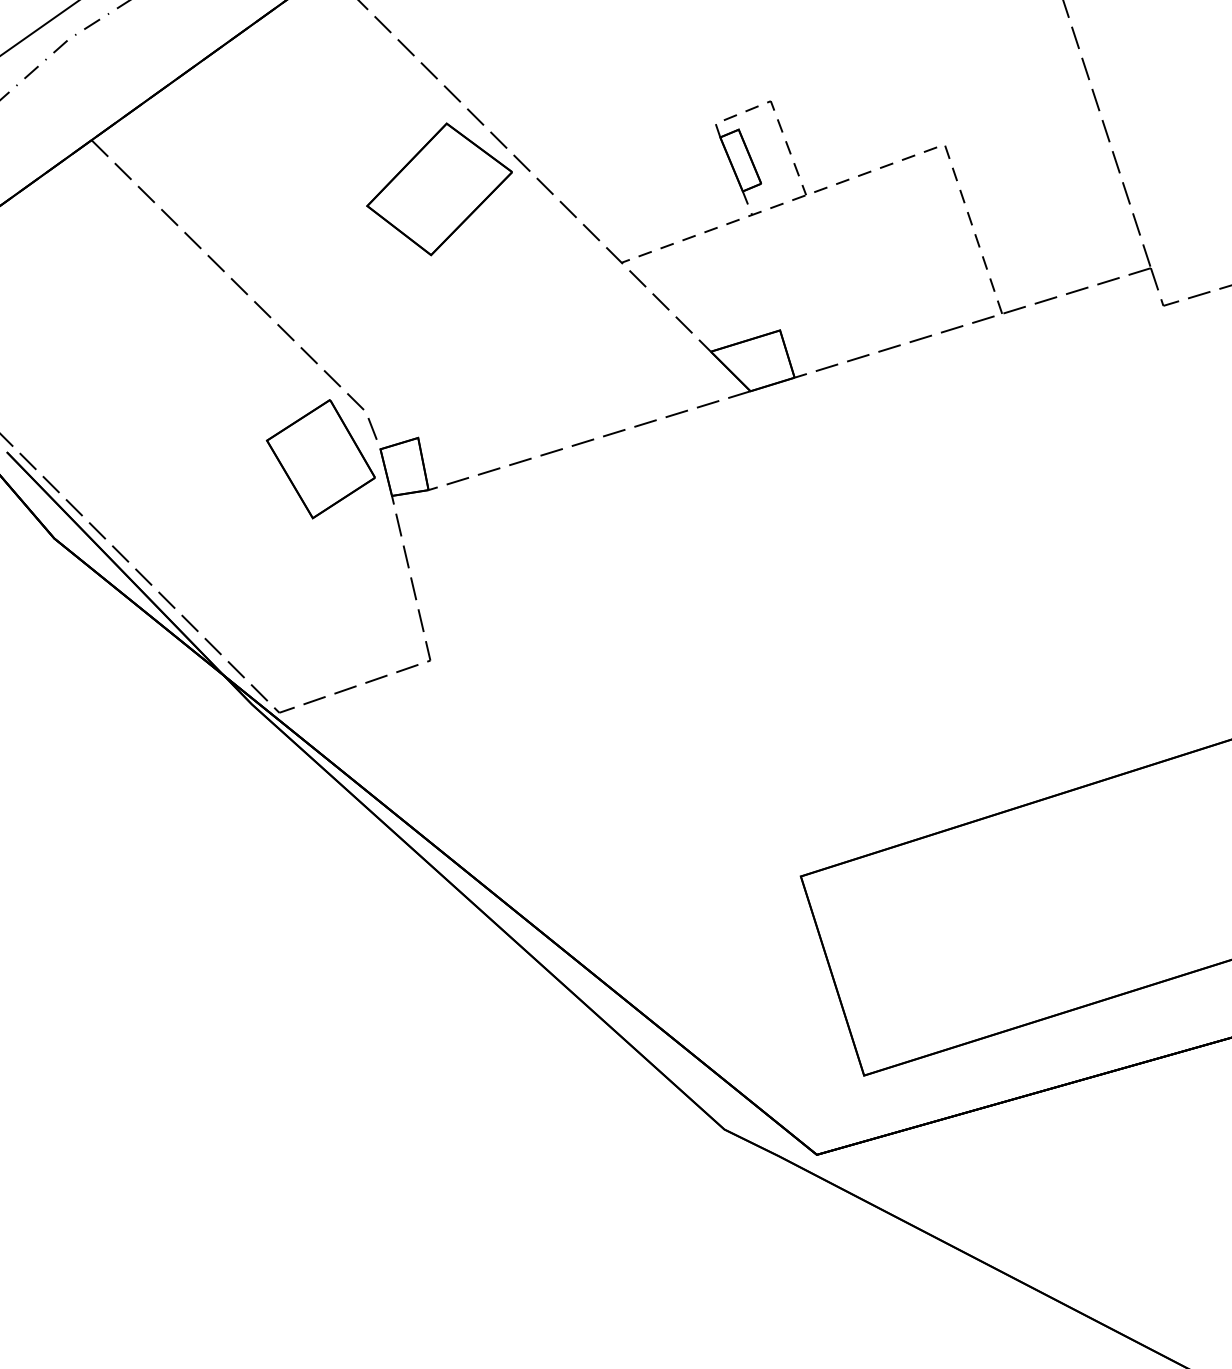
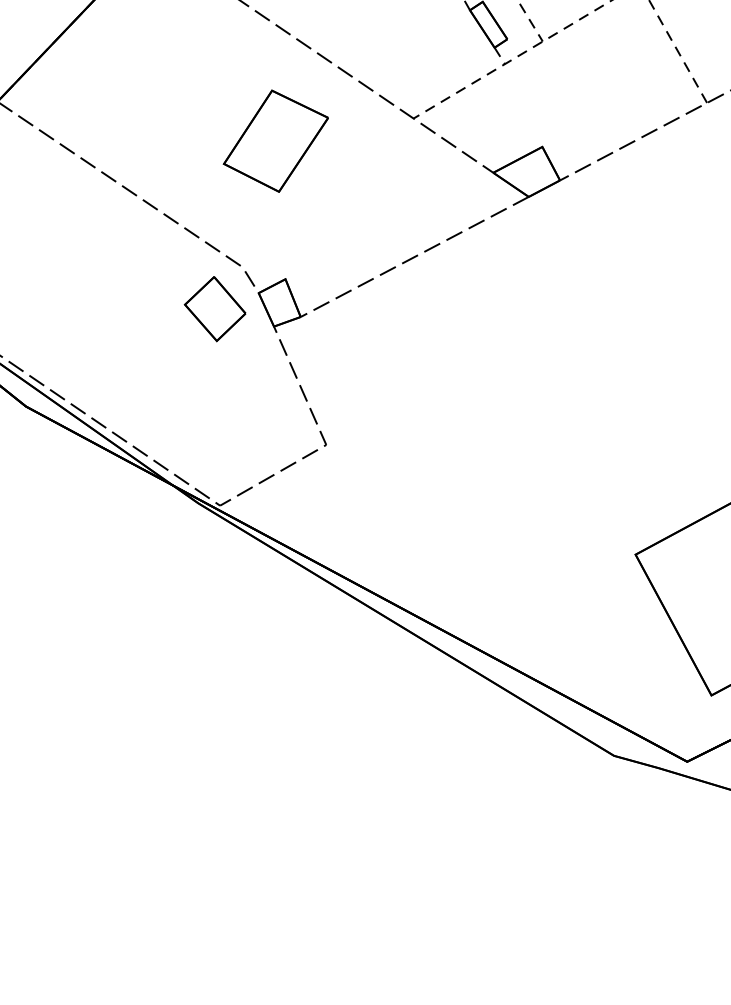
part: (439, 189) -> (276, 141), moved
part: (320, 459) -> (215, 309), size x0.7

